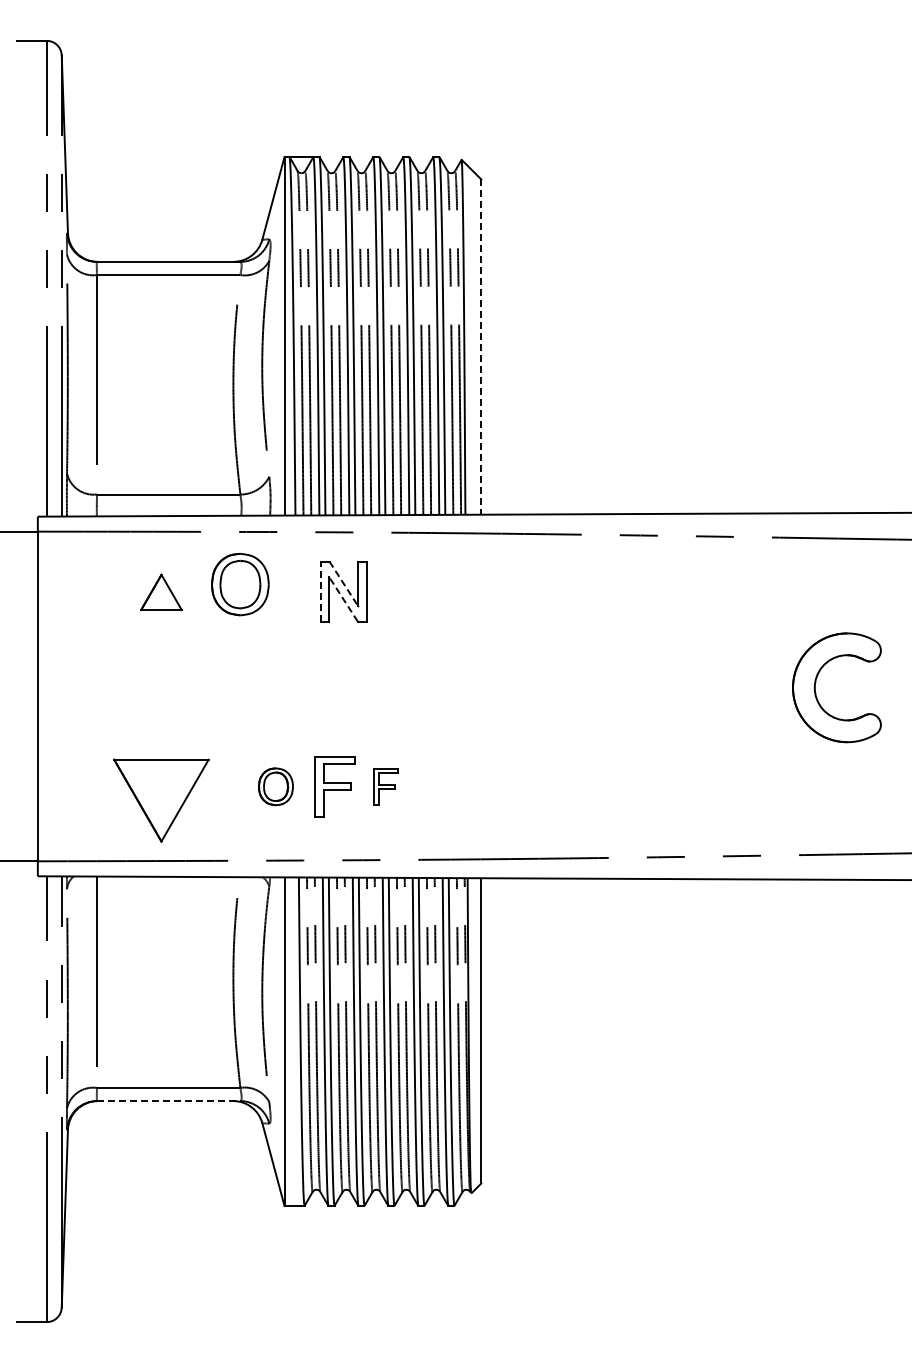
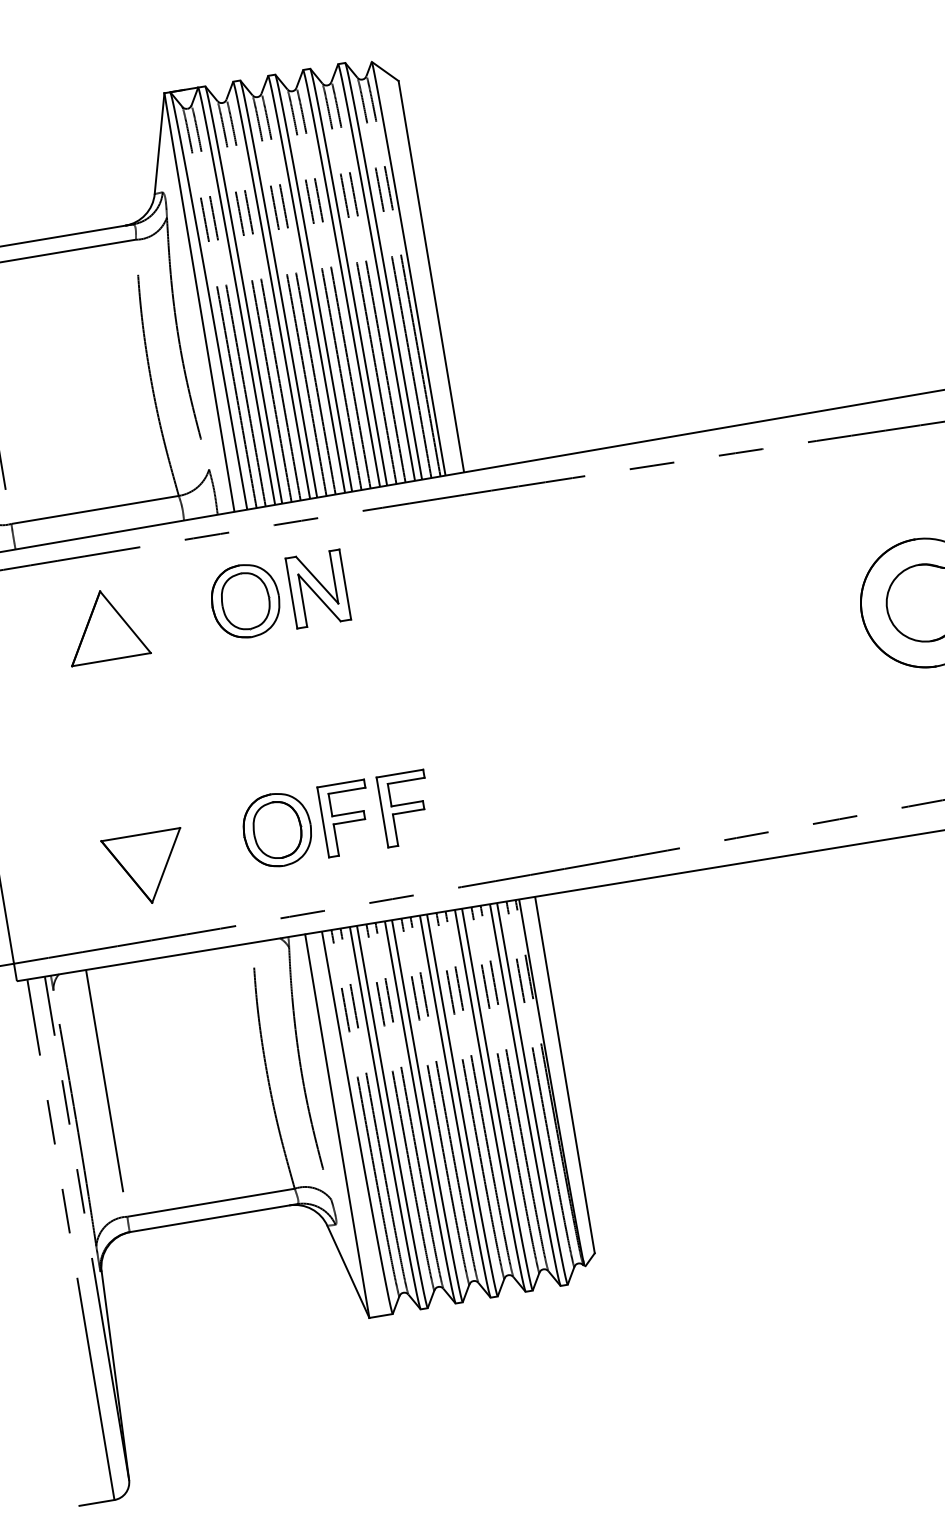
line: (481, 347) -> (431, 277), dashed -> solid
line: (343, 583) -> (316, 579), dashed -> solid
part: (240, 584) -> (245, 601), moved
line: (320, 591) -> (291, 593), dashed -> solid
part: (161, 592) -> (105, 625), size x1.67
line: (343, 599) -> (319, 598), dashed -> solid
part: (275, 786) -> (276, 829), size x1.67
part: (385, 786) -> (405, 808), size x1.67
part: (161, 800) -> (146, 868), size x0.71
line: (168, 1101) -> (213, 1218), dashed -> solid

